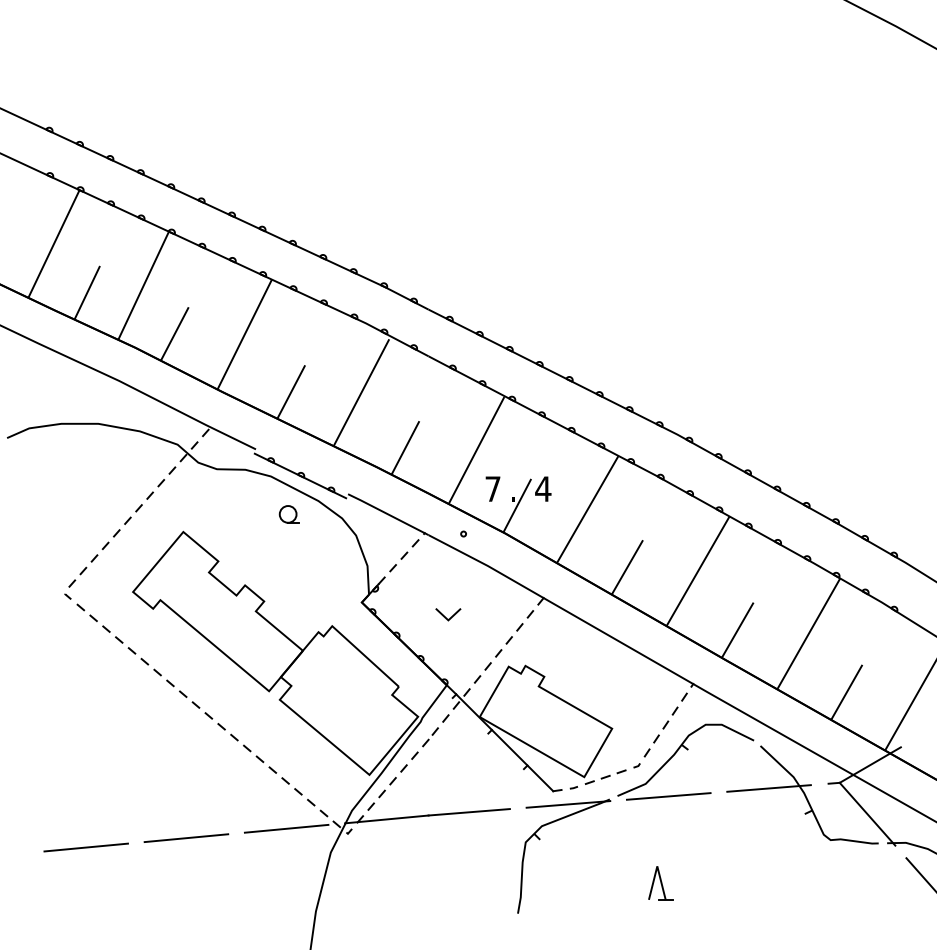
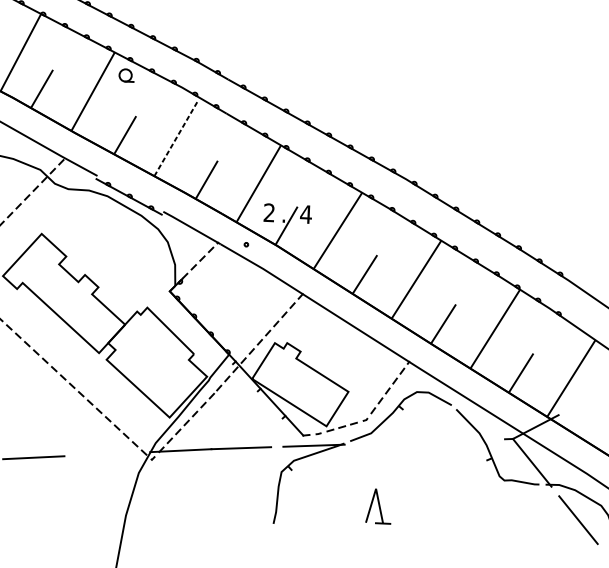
line: (361, 392) -> (176, 137), solid -> dashed
text: (492, 488) -> (269, 212), 7 -> 2
part: (288, 514) -> (125, 75), moved
line: (445, 616) -> (230, 304), removed
line: (768, 788) -> (460, 440), removed
line: (668, 796) -> (387, 443), removed
line: (286, 828) -> (107, 453), removed
part: (660, 883) -> (378, 506), size x1.4

